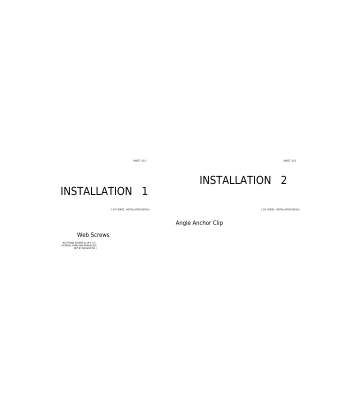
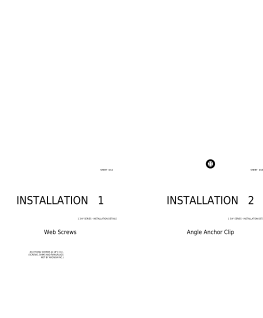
part: (242, 154) -> (209, 163), added
text: (242, 179) -> (209, 199), moved
text: (104, 190) -> (60, 199), moved
text: (199, 222) -> (210, 231), moved
text: (92, 234) -> (59, 231), moved

